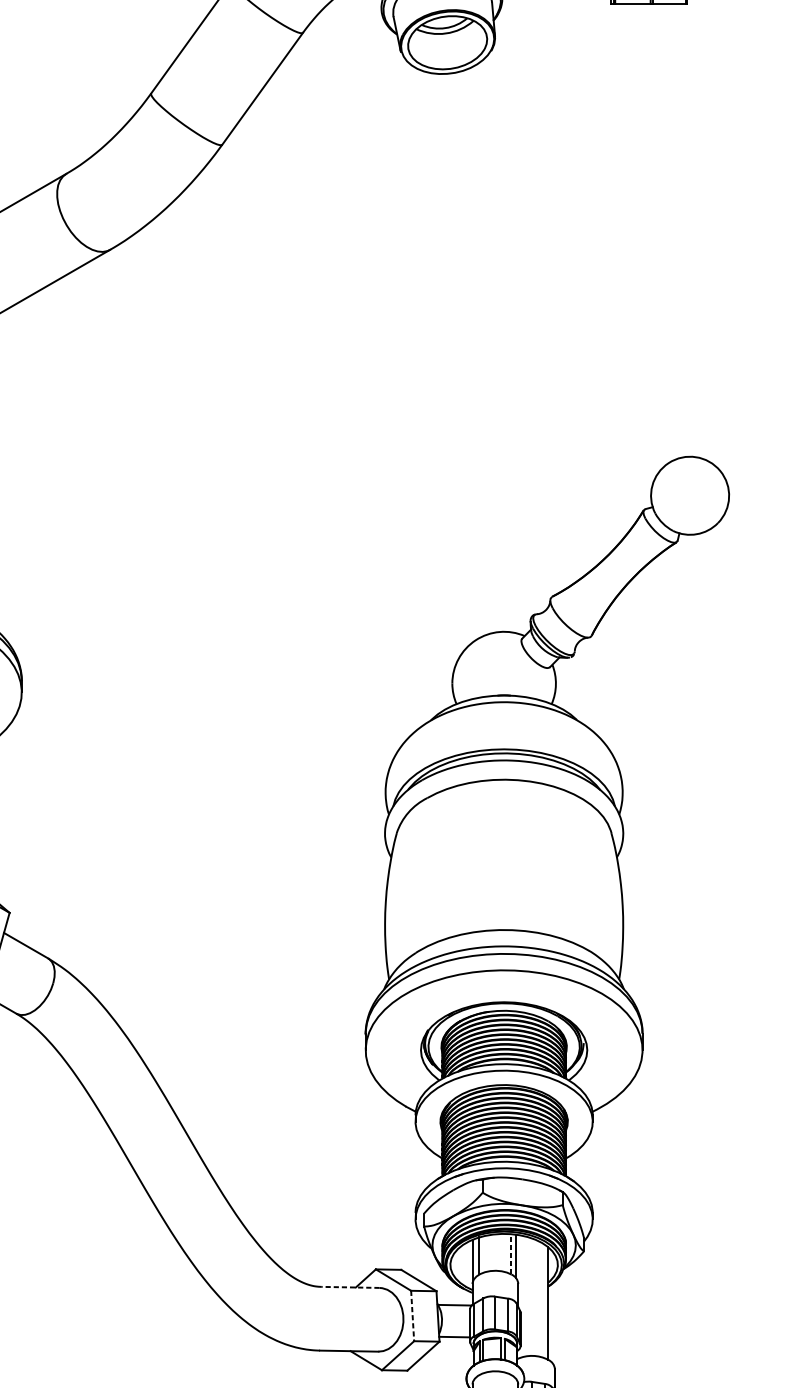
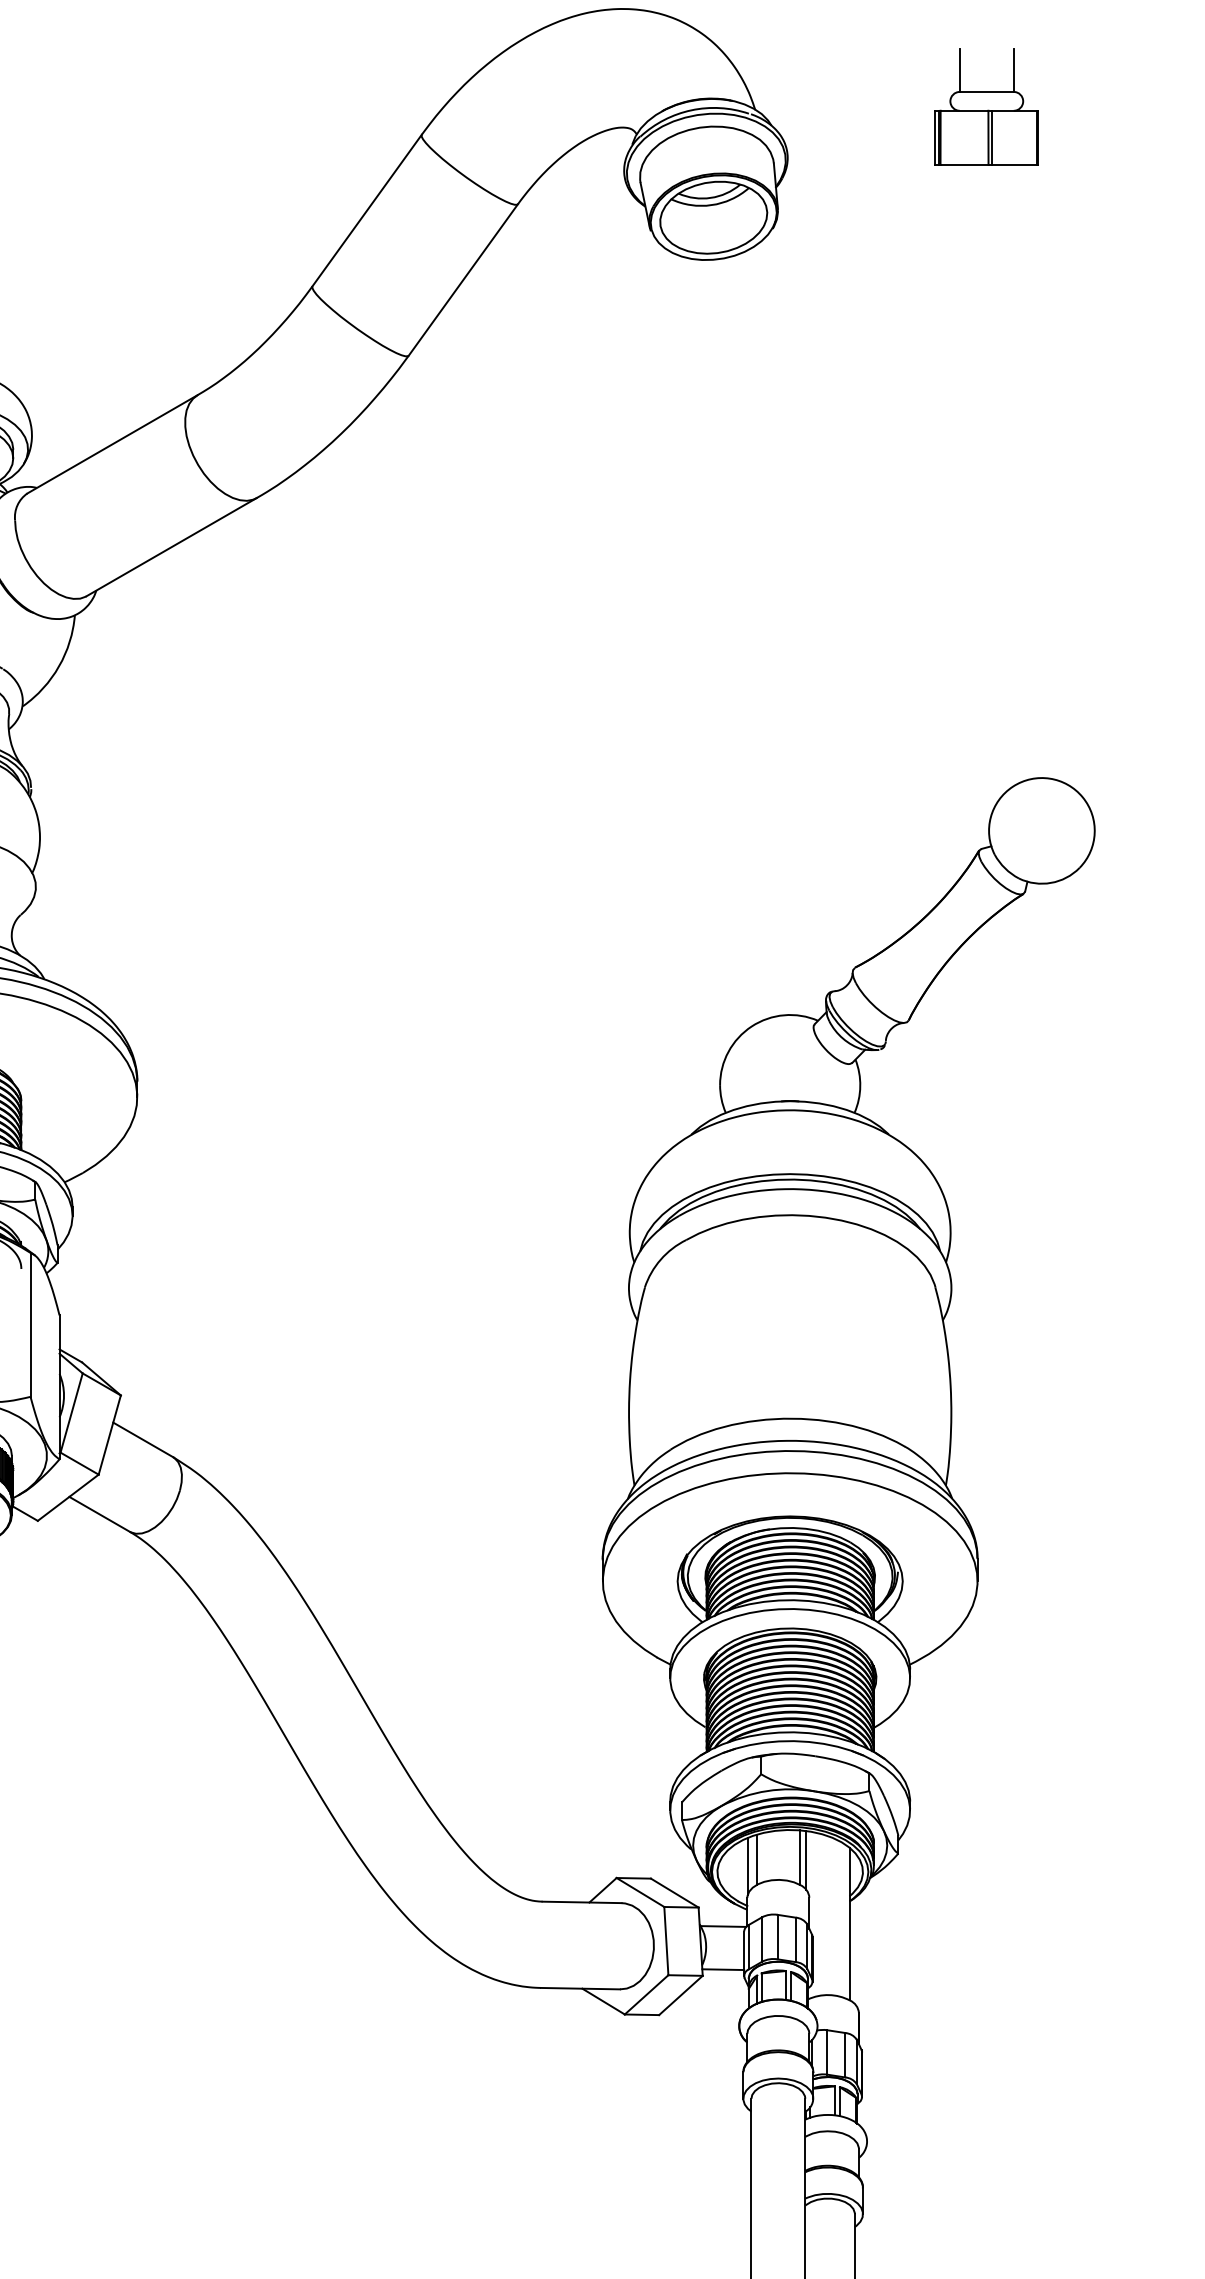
line: (511, 1254) -> (799, 1857), dashed -> solid
line: (349, 1287) -> (581, 1902), dashed -> solid
line: (412, 1316) -> (666, 1941), dashed -> solid

